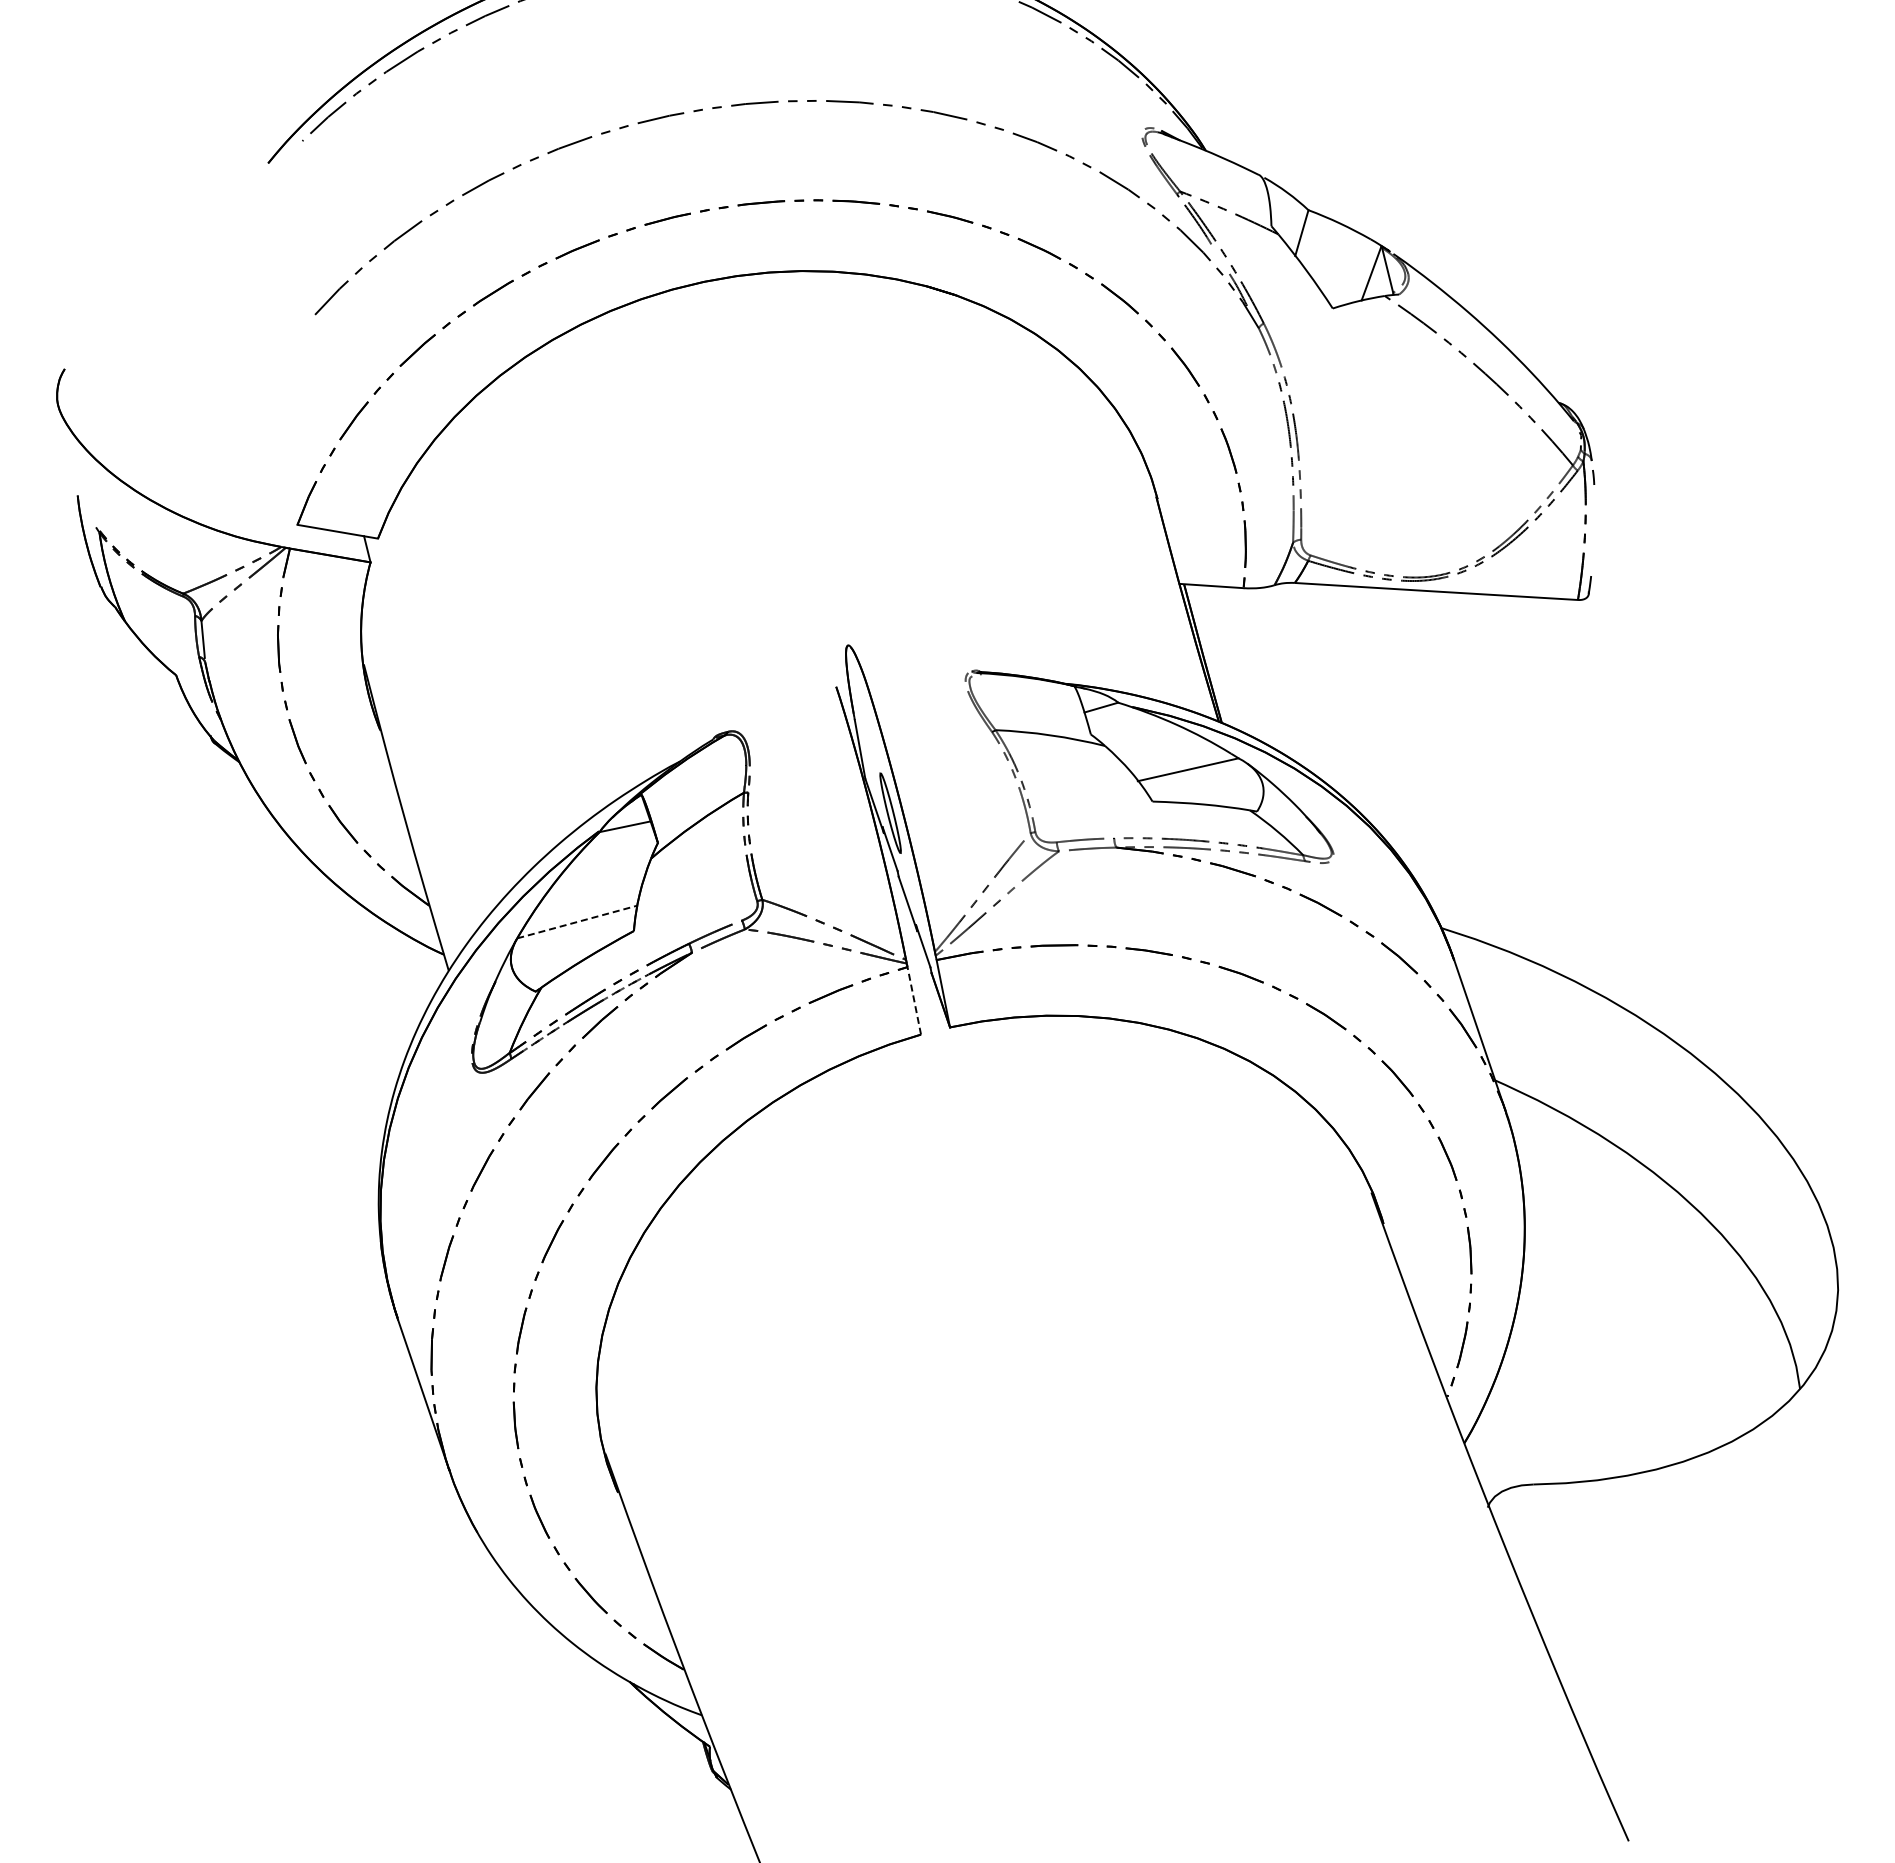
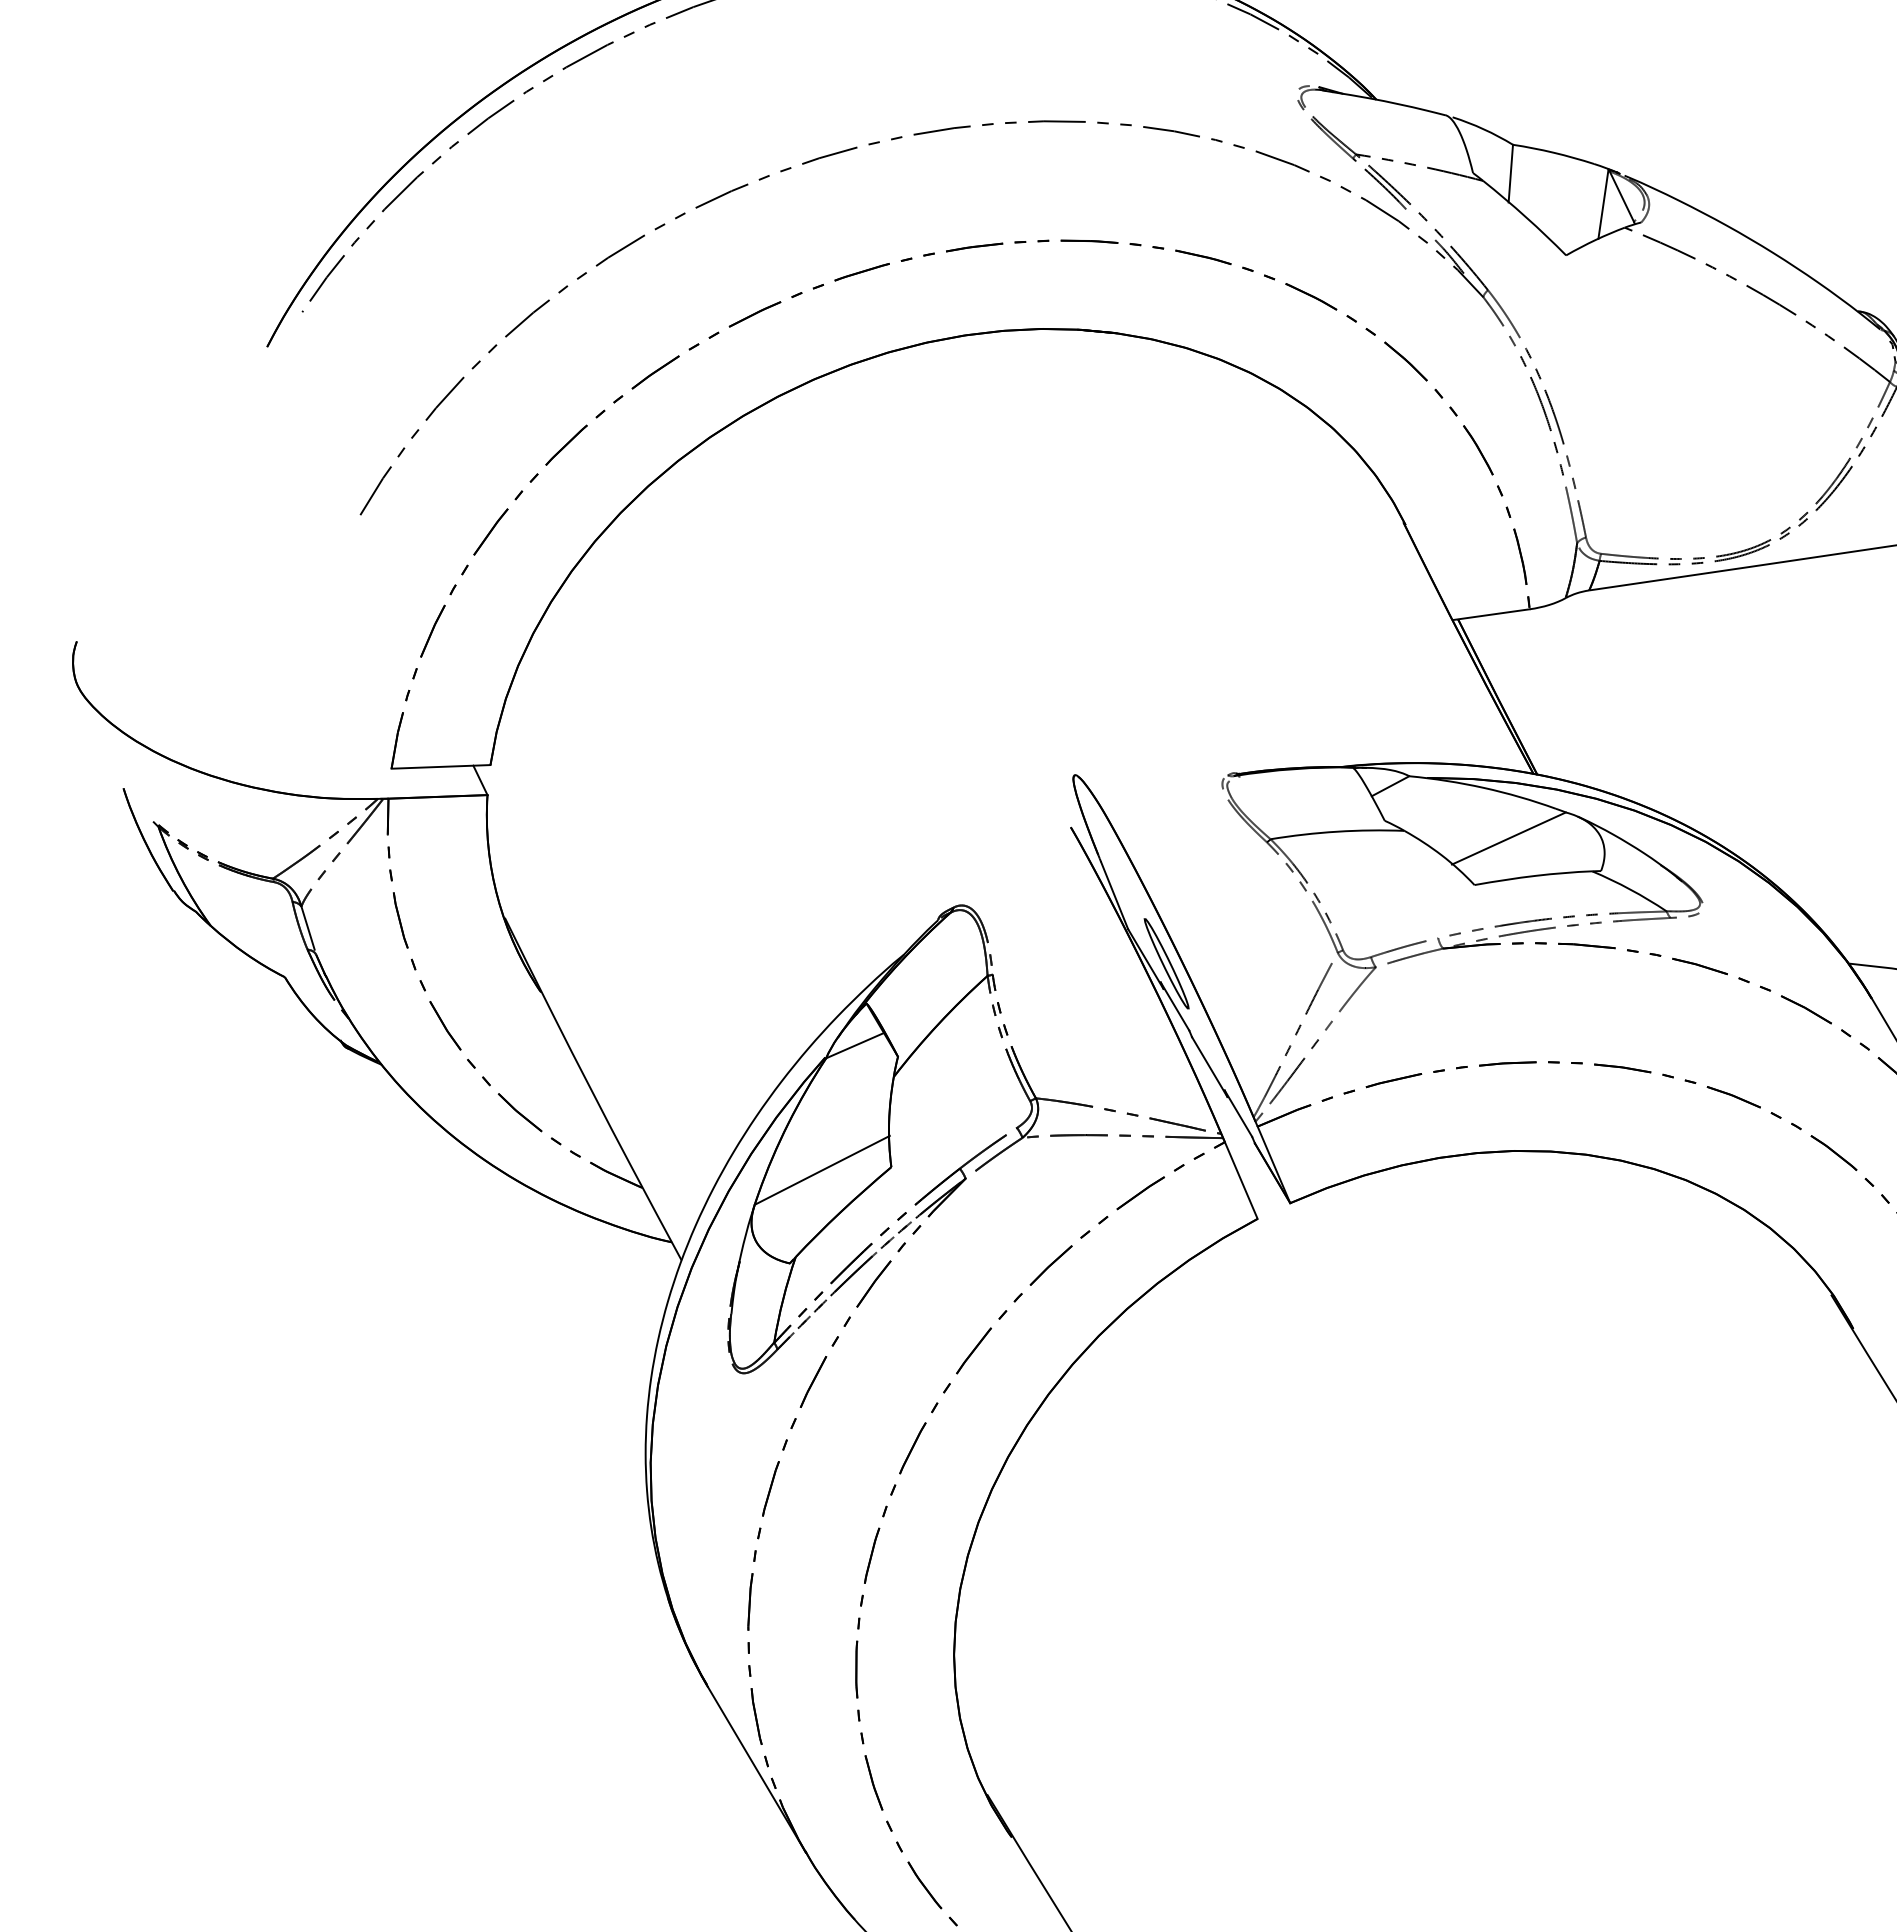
line: (577, 921) -> (822, 1169), dashed -> solid
line: (914, 1000) -> (1241, 1180), dashed -> solid

